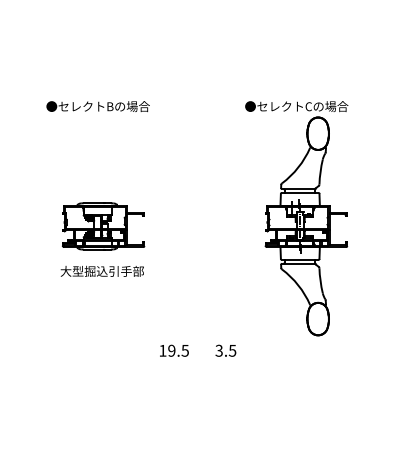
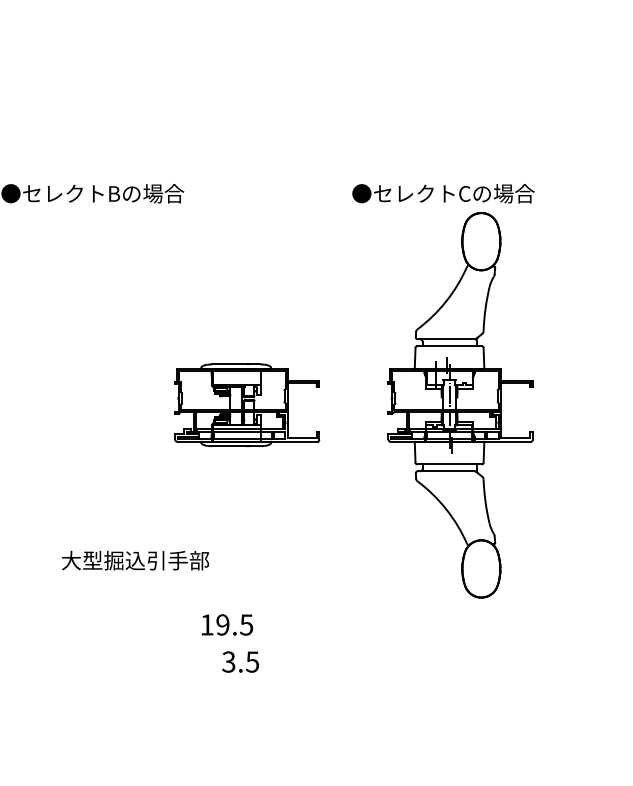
part: (103, 226) -> (247, 405), moved
text: (101, 270) -> (134, 559), moved
text: (225, 350) -> (239, 661), moved

